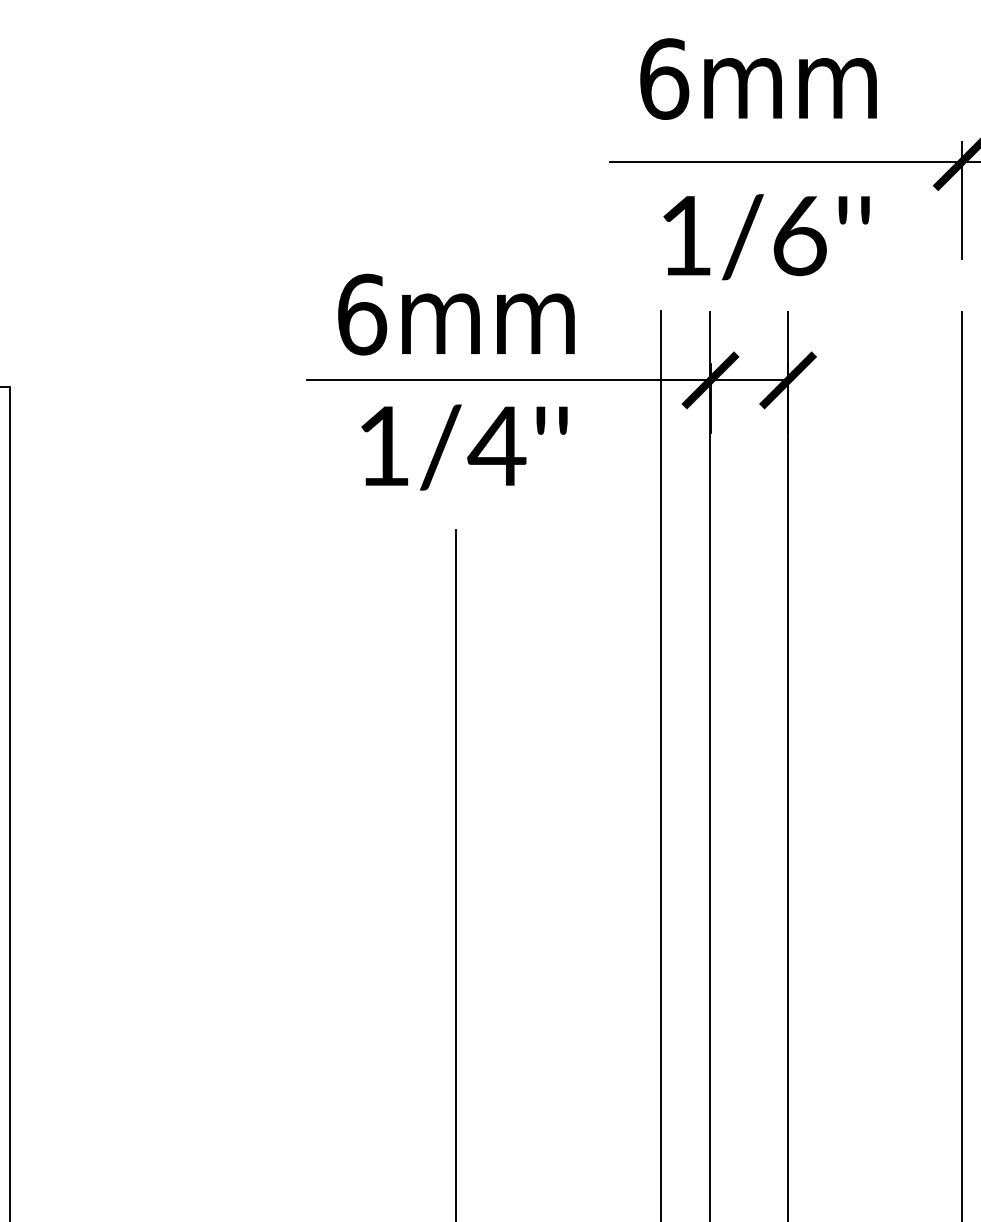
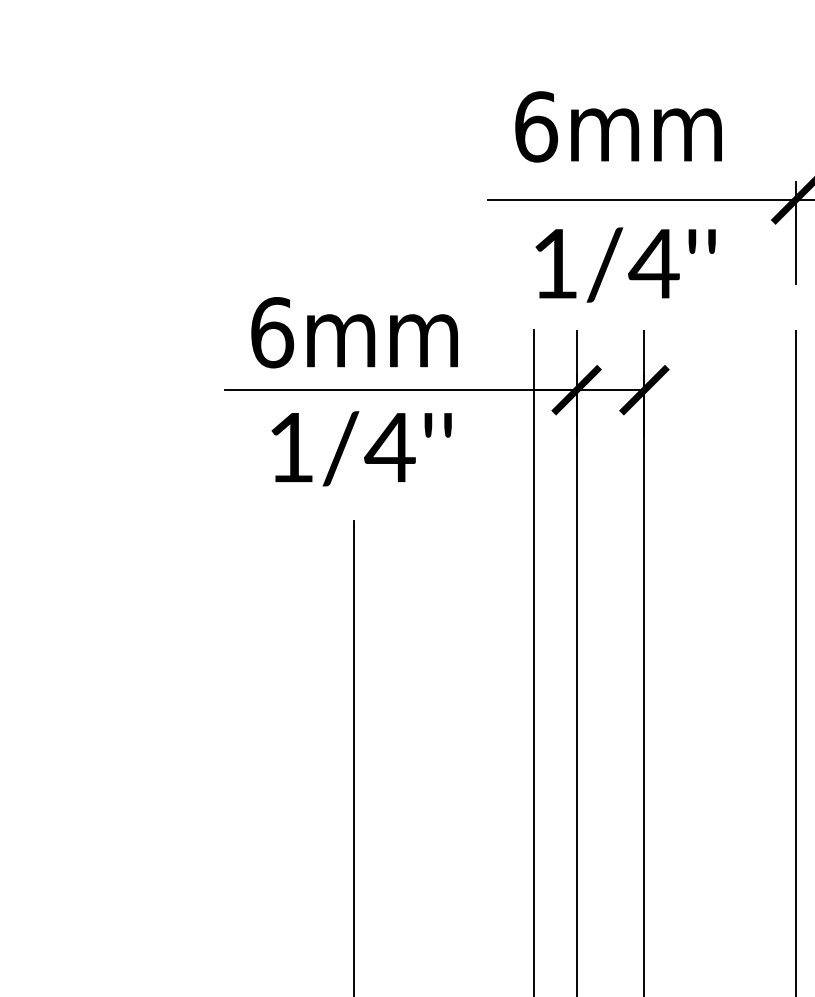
text: (798, 236) -> (653, 264), 1/6''\f] -> 1/4''\f]

